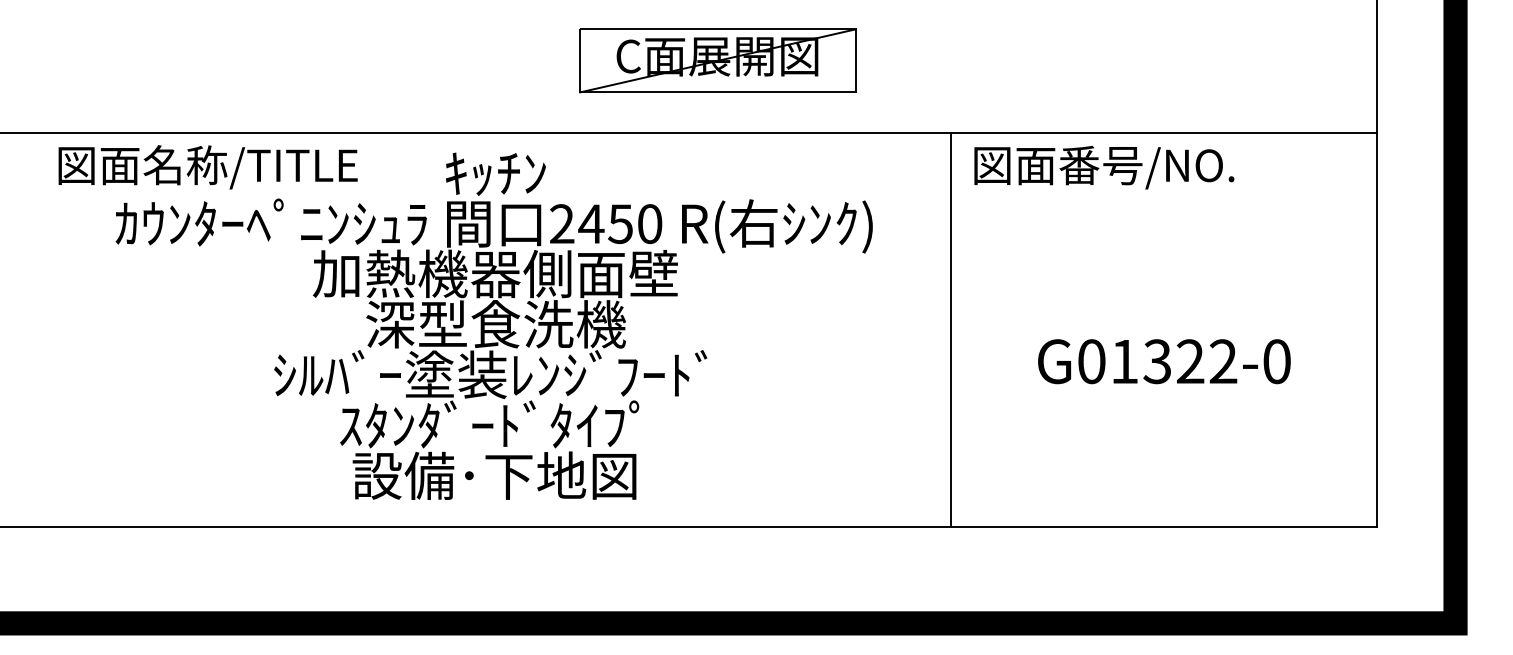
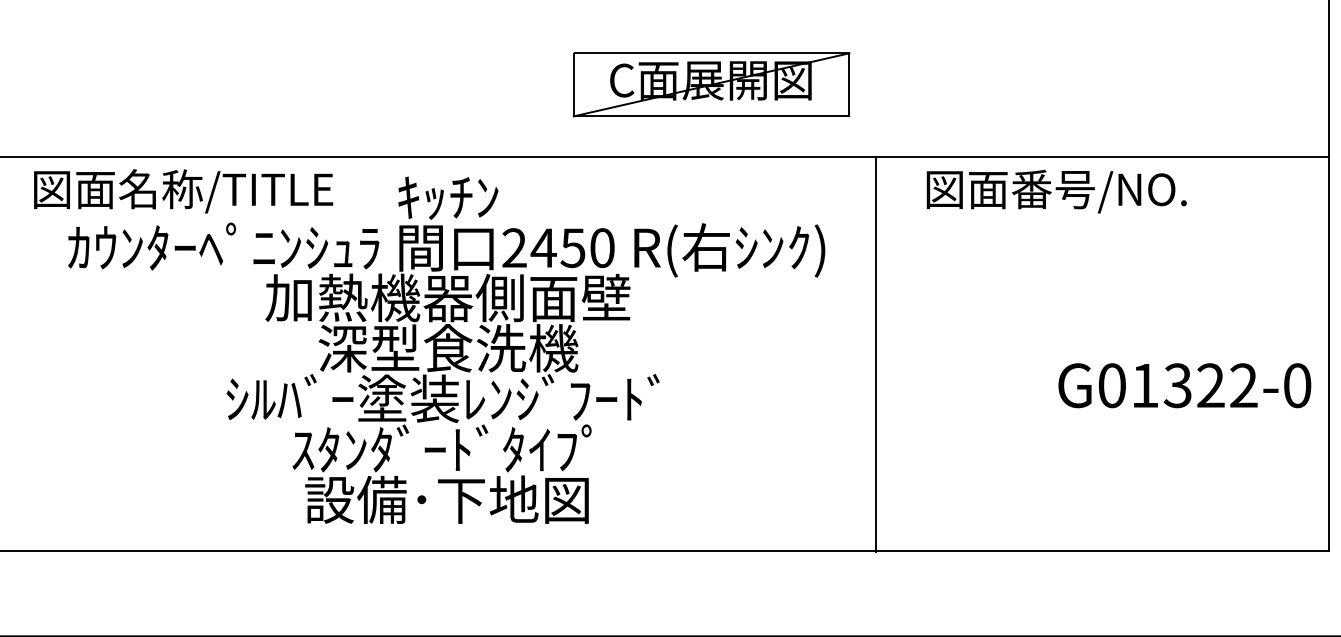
part: (717, 60) -> (710, 84), moved
text: (207, 167) -> (182, 191), moved
line: (951, 329) -> (875, 353), moved
text: (1164, 361) -> (1184, 385), moved

